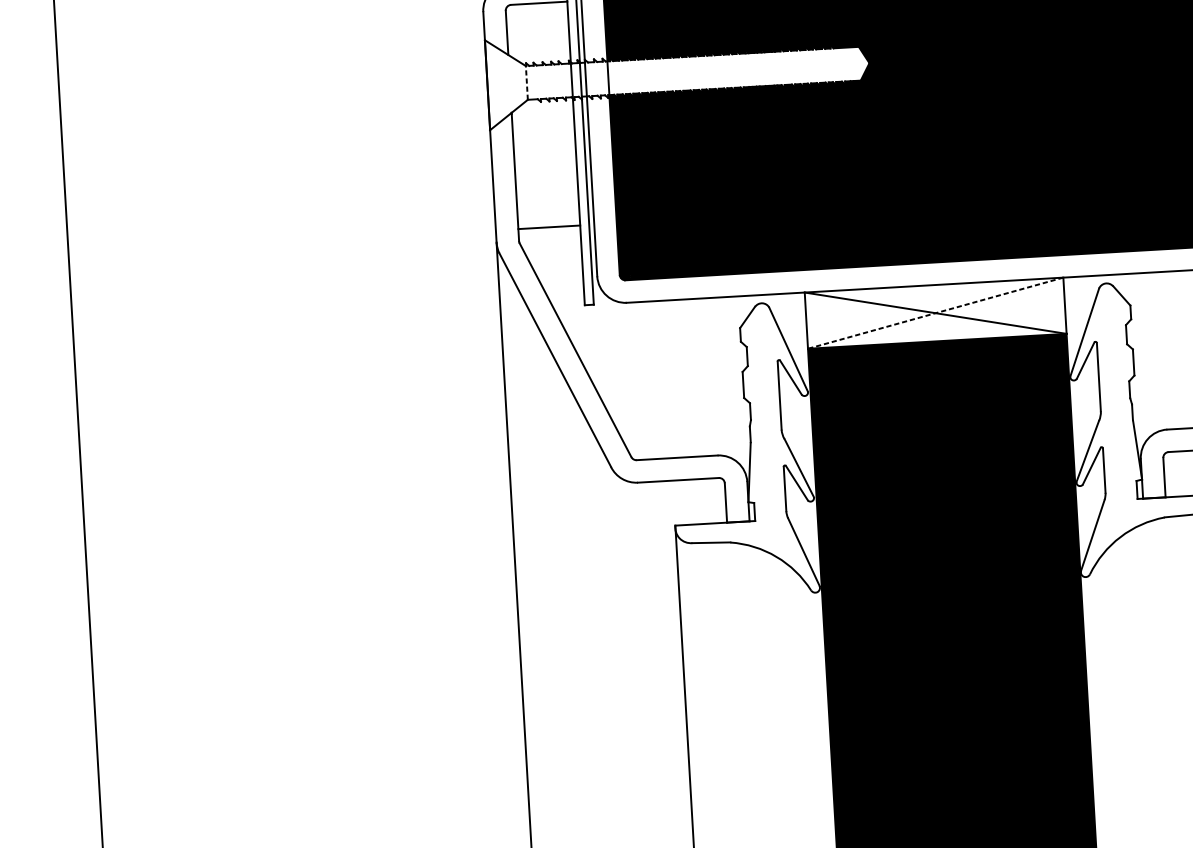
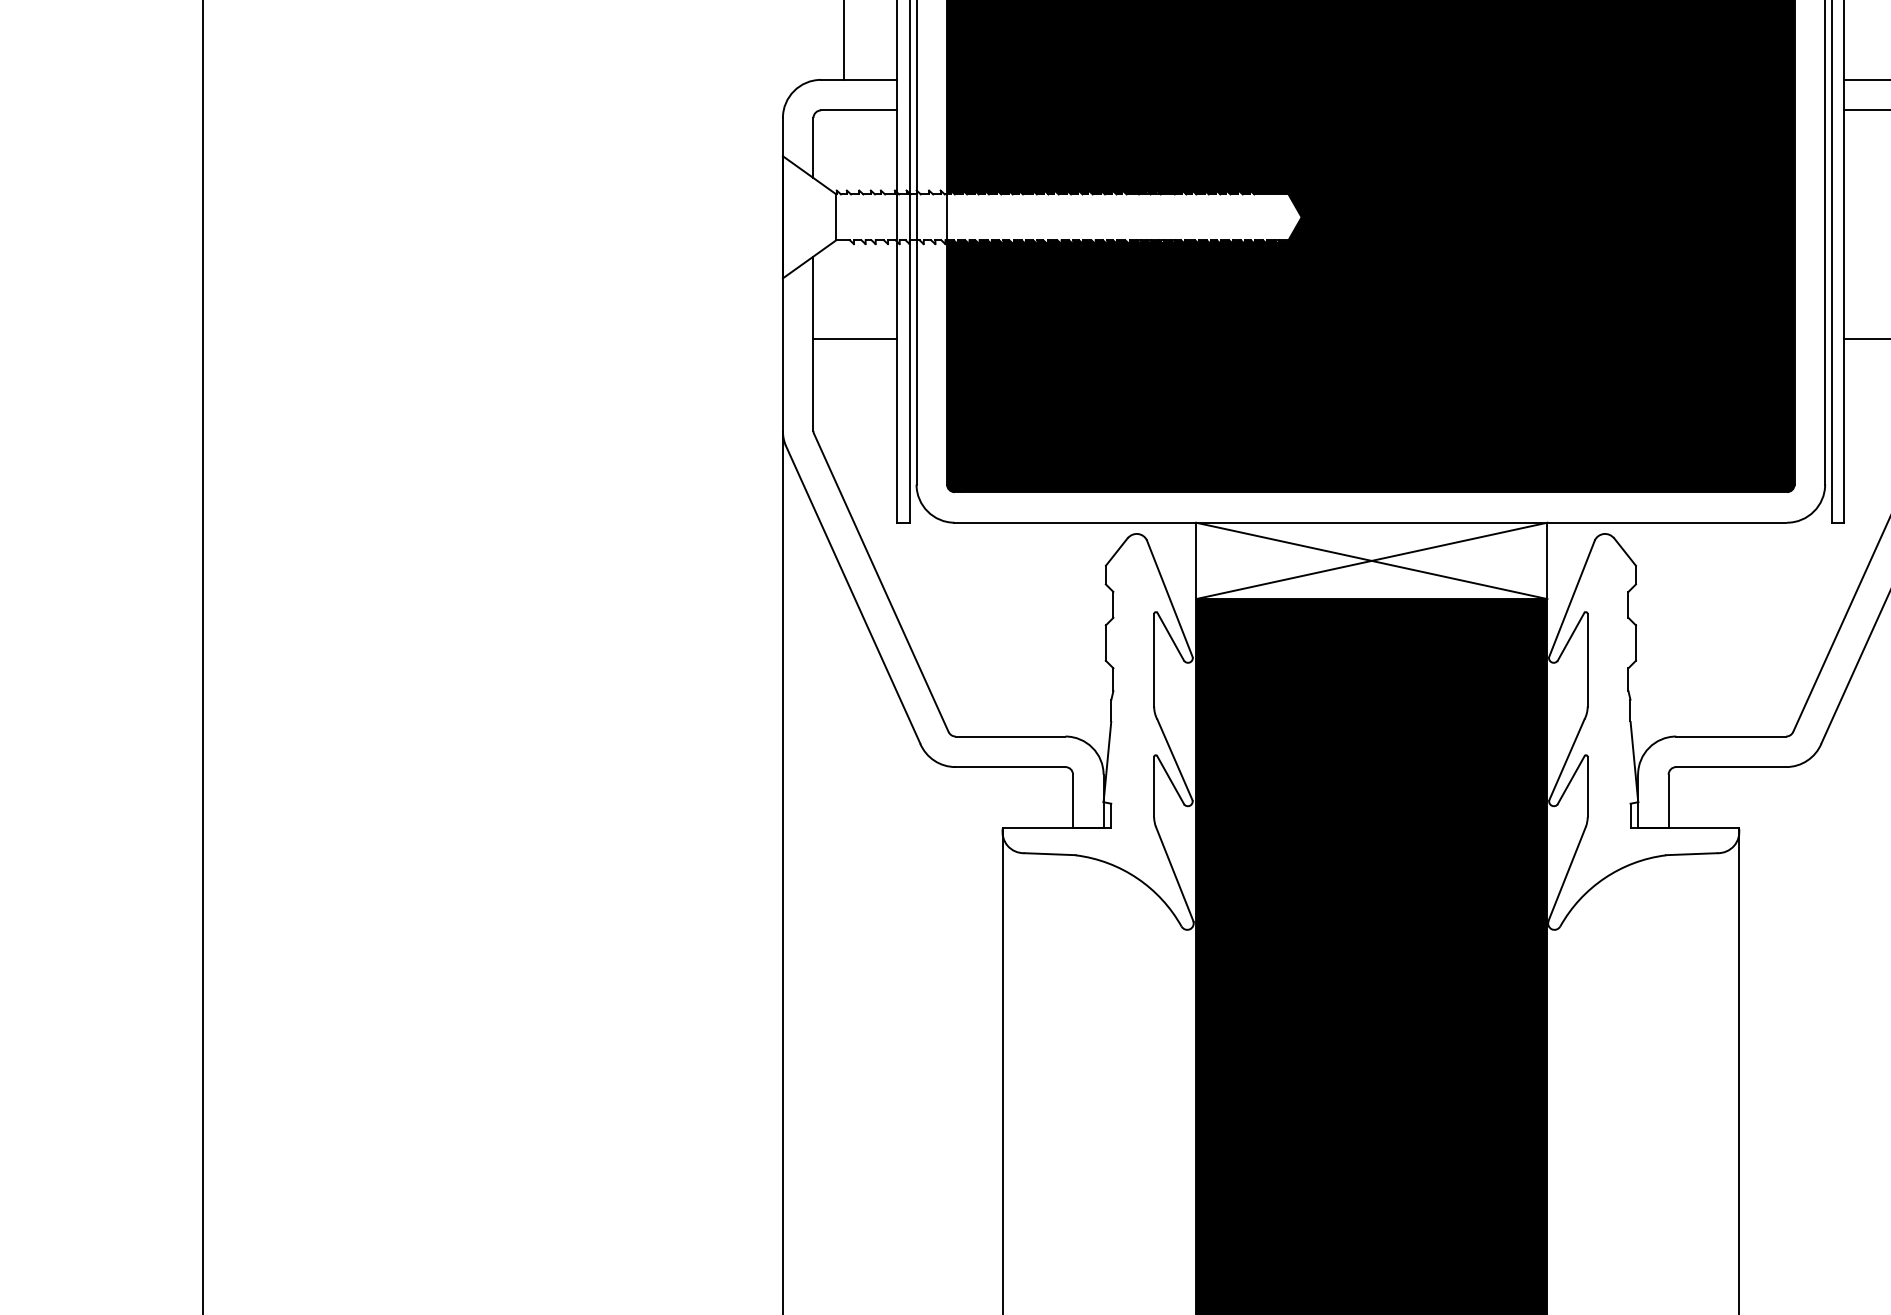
line: (526, 83) -> (836, 217), dashed -> solid
line: (549, 227) -> (855, 339), moved
line: (935, 312) -> (1371, 560), dashed -> solid

